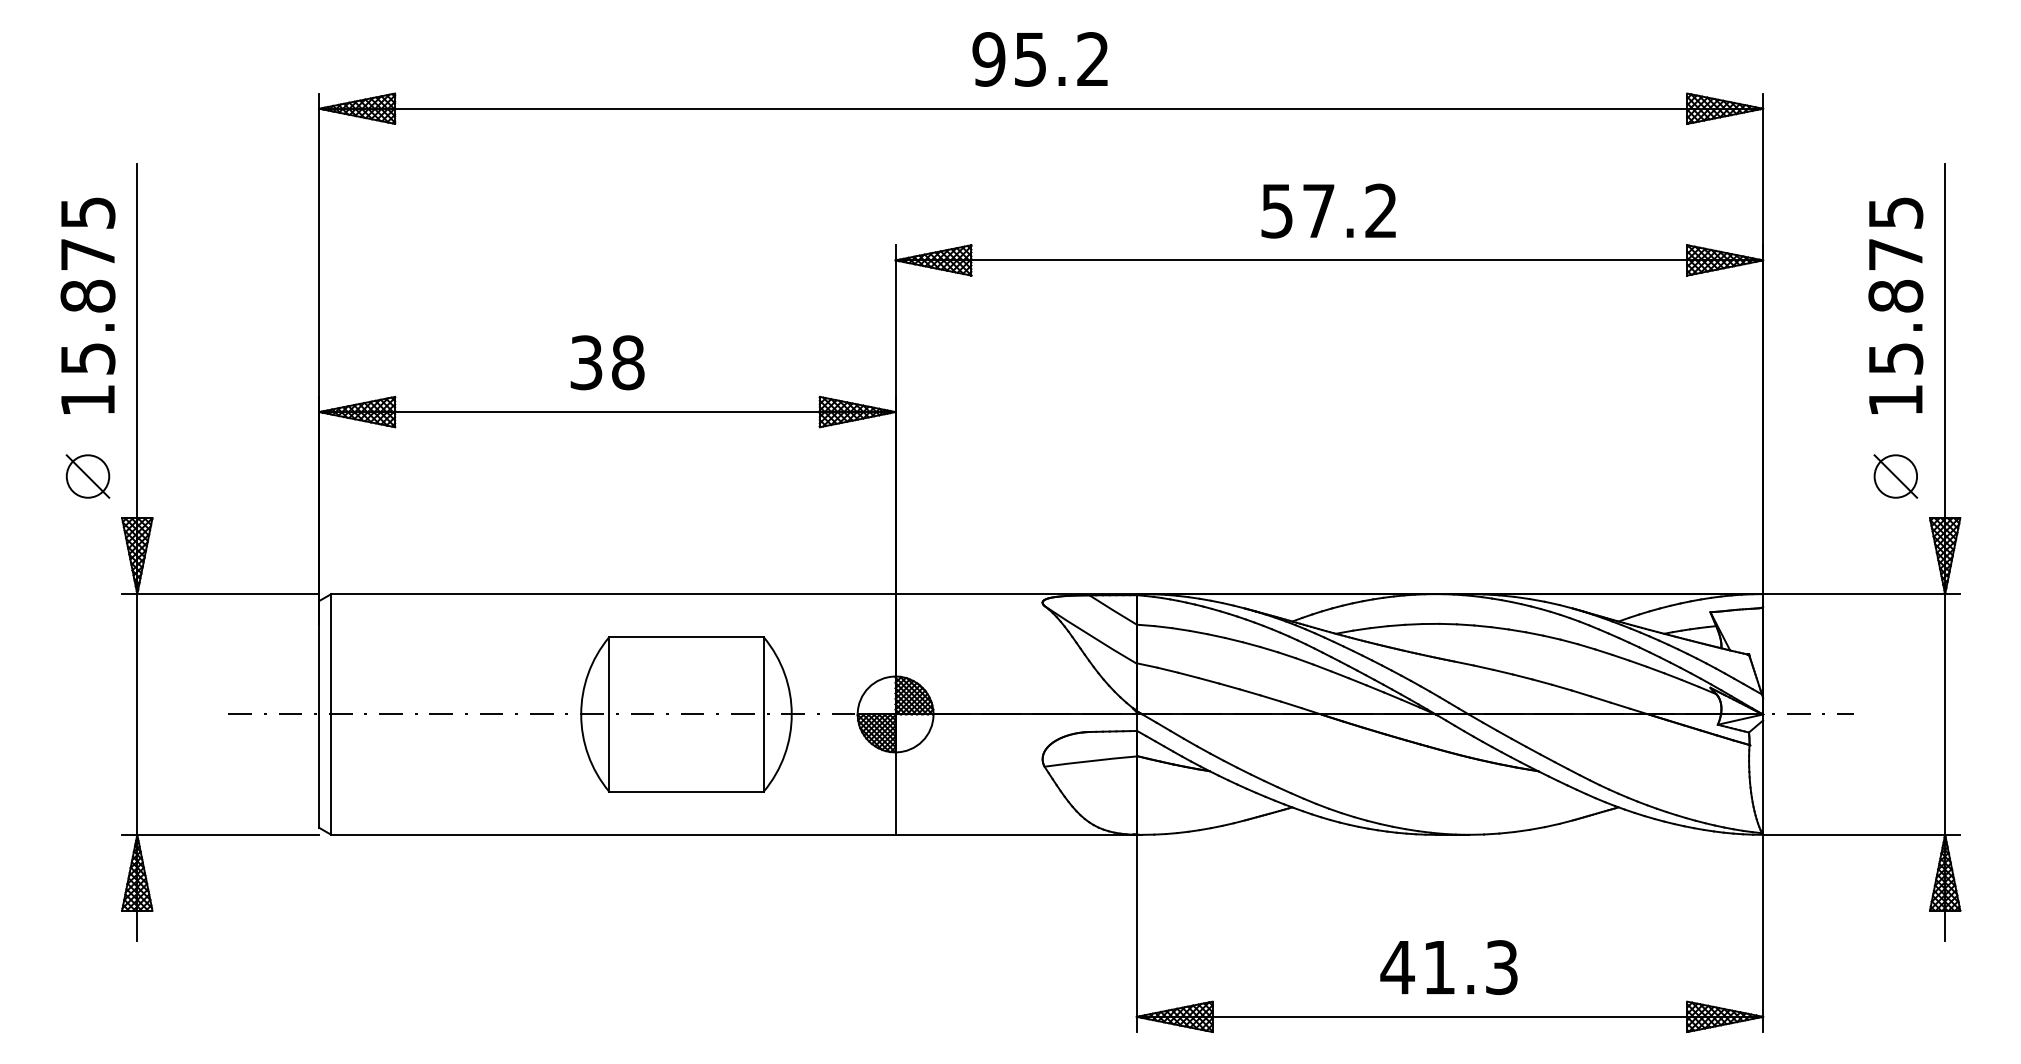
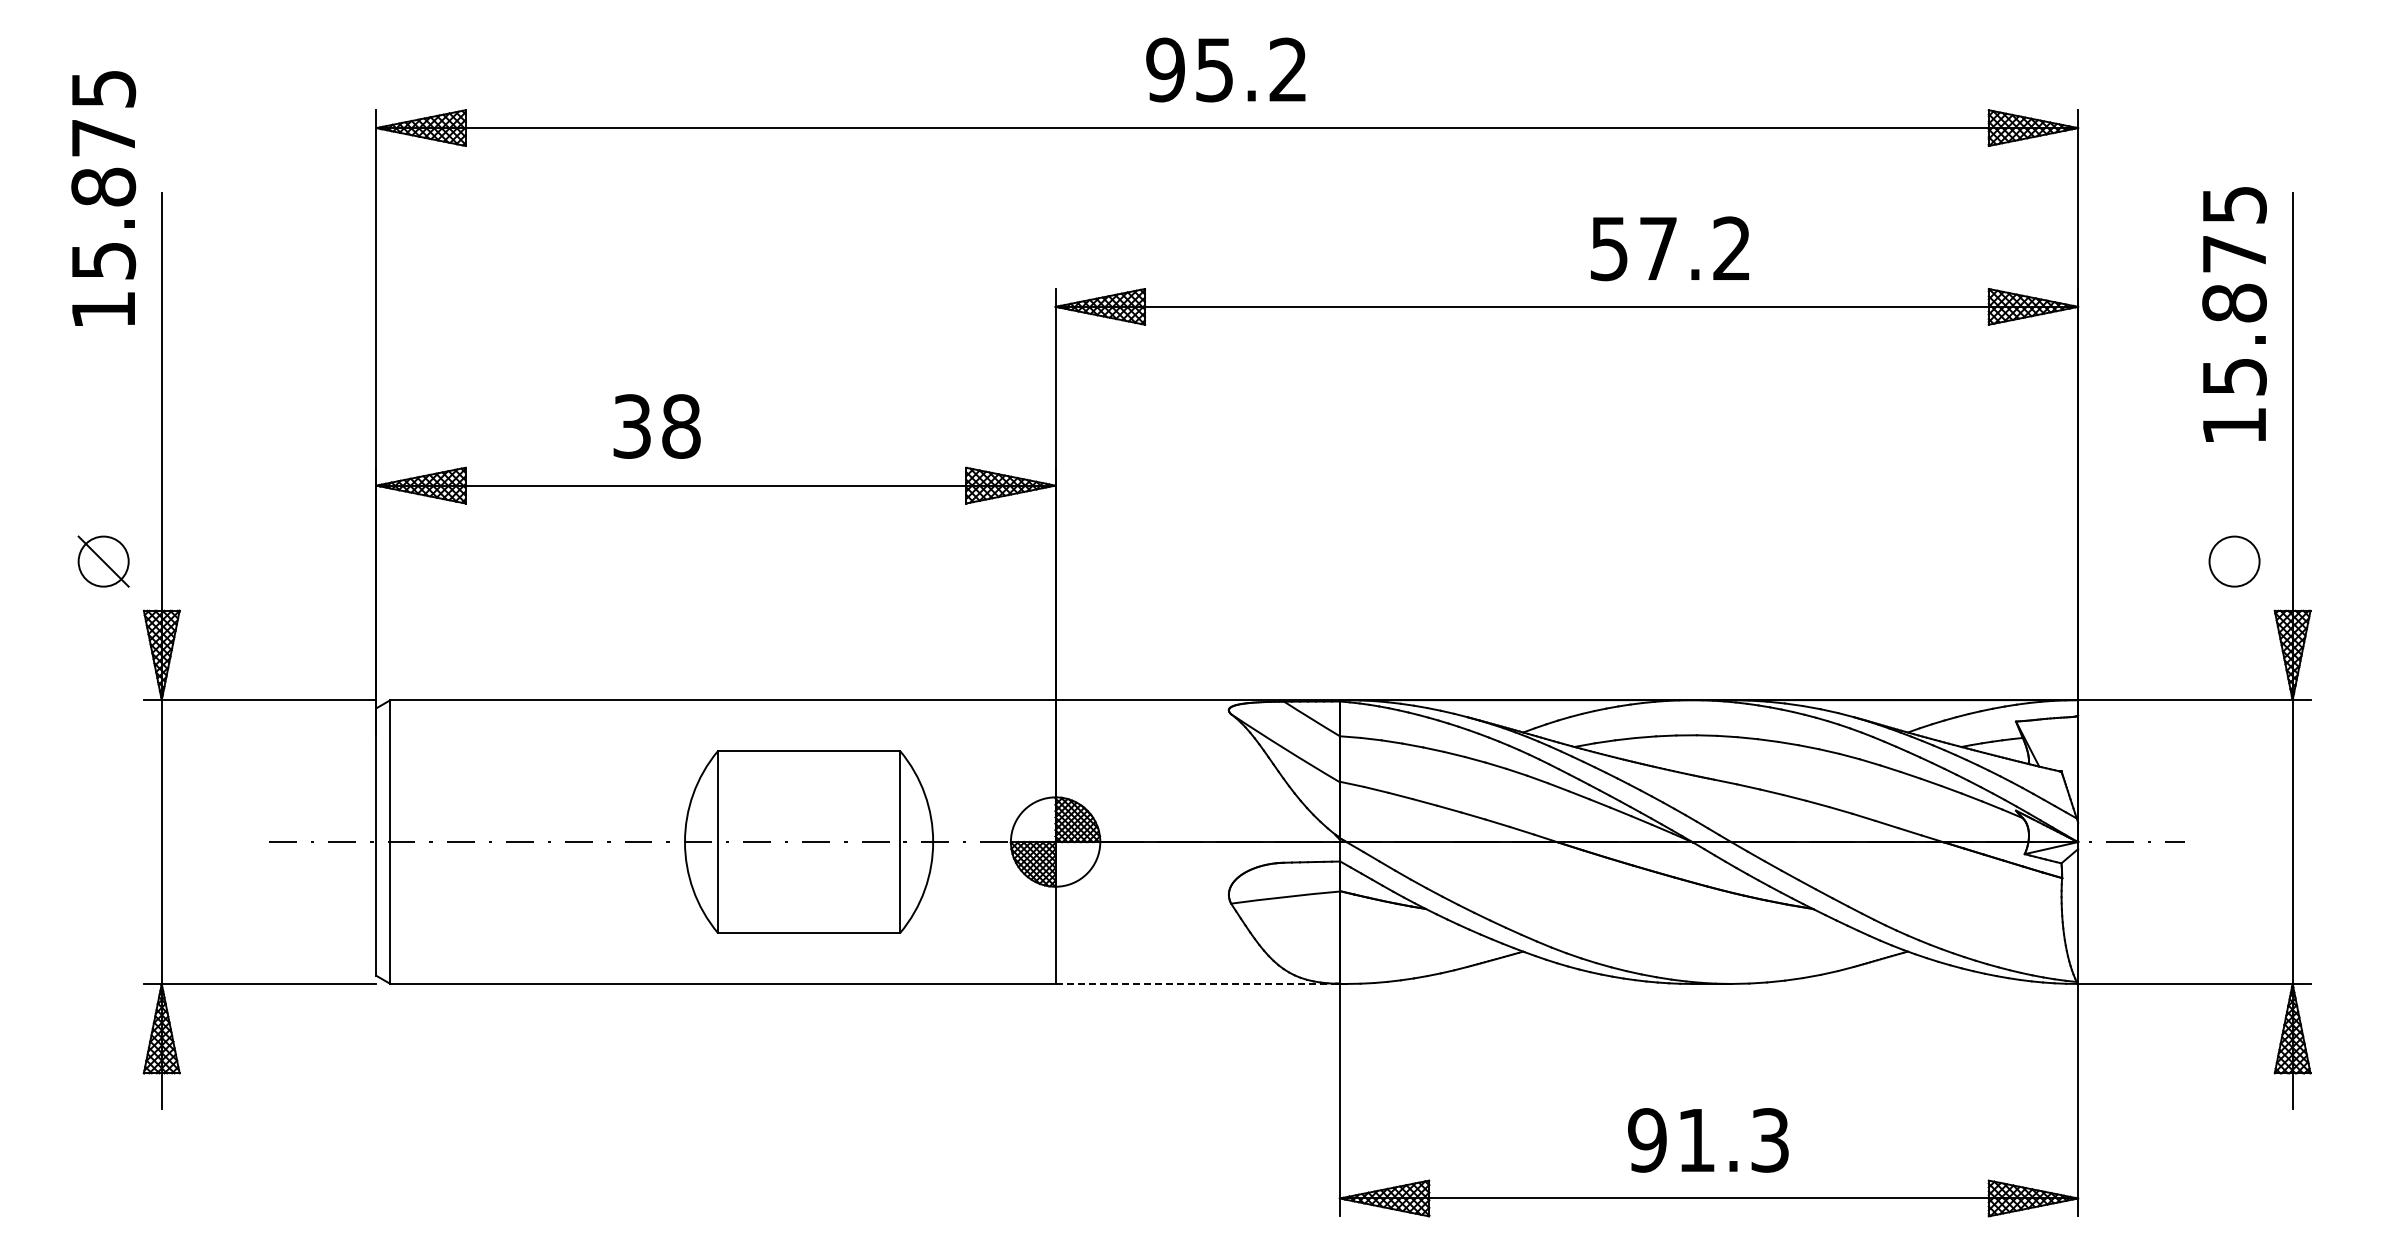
text: (1328, 210) -> (1669, 248), moved
text: (87, 305) -> (103, 198), moved
text: (1895, 305) -> (2234, 314), moved
text: (607, 362) -> (656, 426), moved
line: (1895, 476) -> (2234, 561), removed
line: (1016, 834) -> (1198, 983), solid -> dashed
text: (1396, 967) -> (1646, 1140), 41.3 -> 91.3

